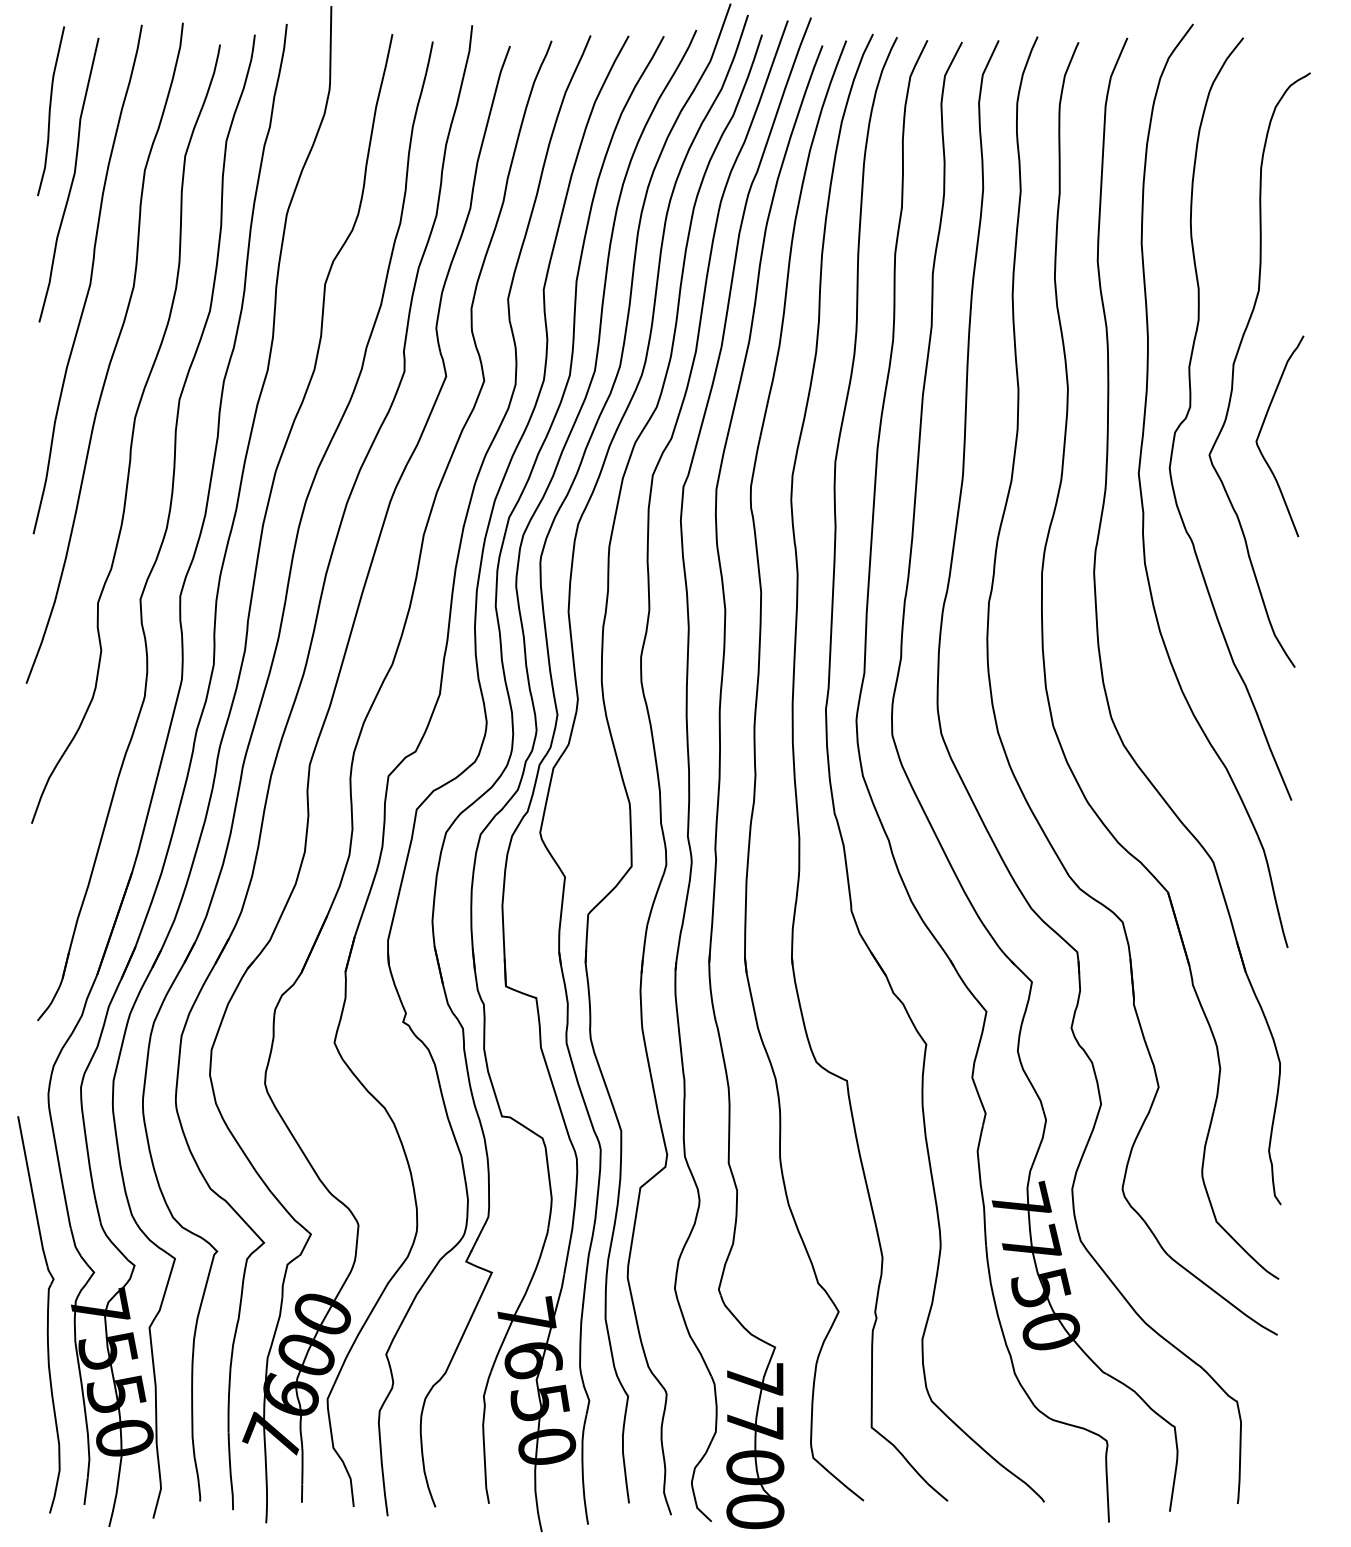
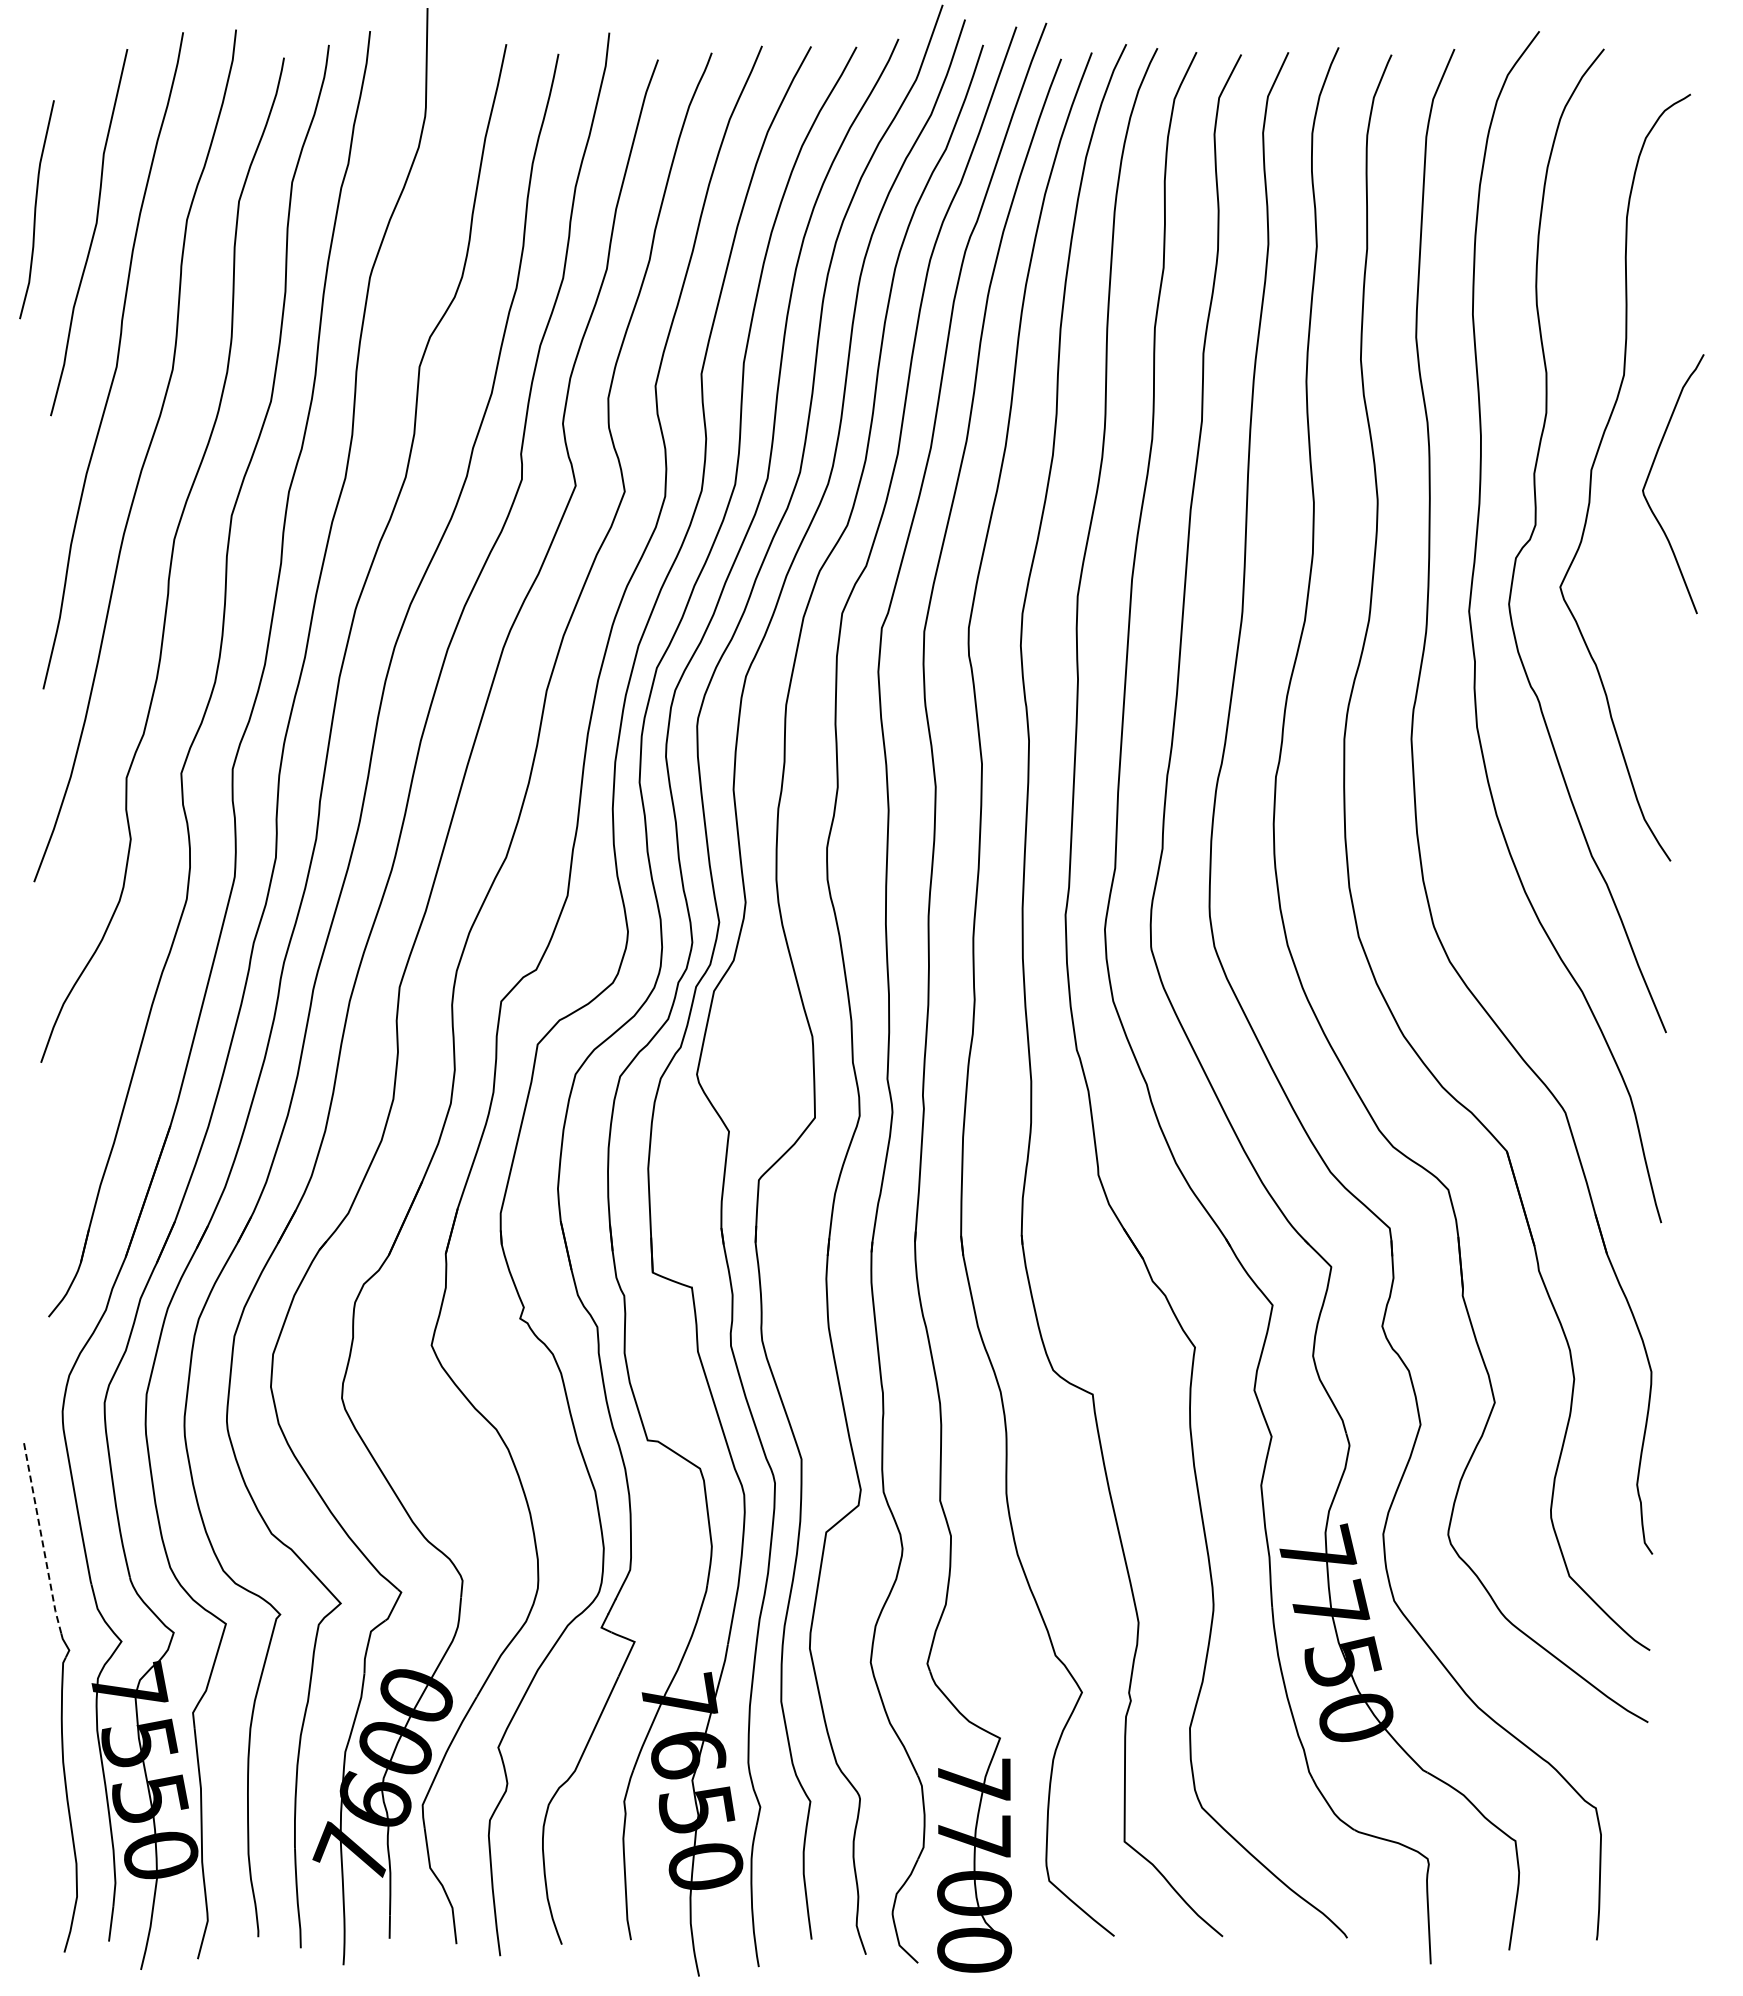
curve: (50, 111) -> (36, 209), moved
curve: (1261, 430) -> (1649, 476), moved
line: (32, 1191) -> (41, 1537), solid -> dashed

